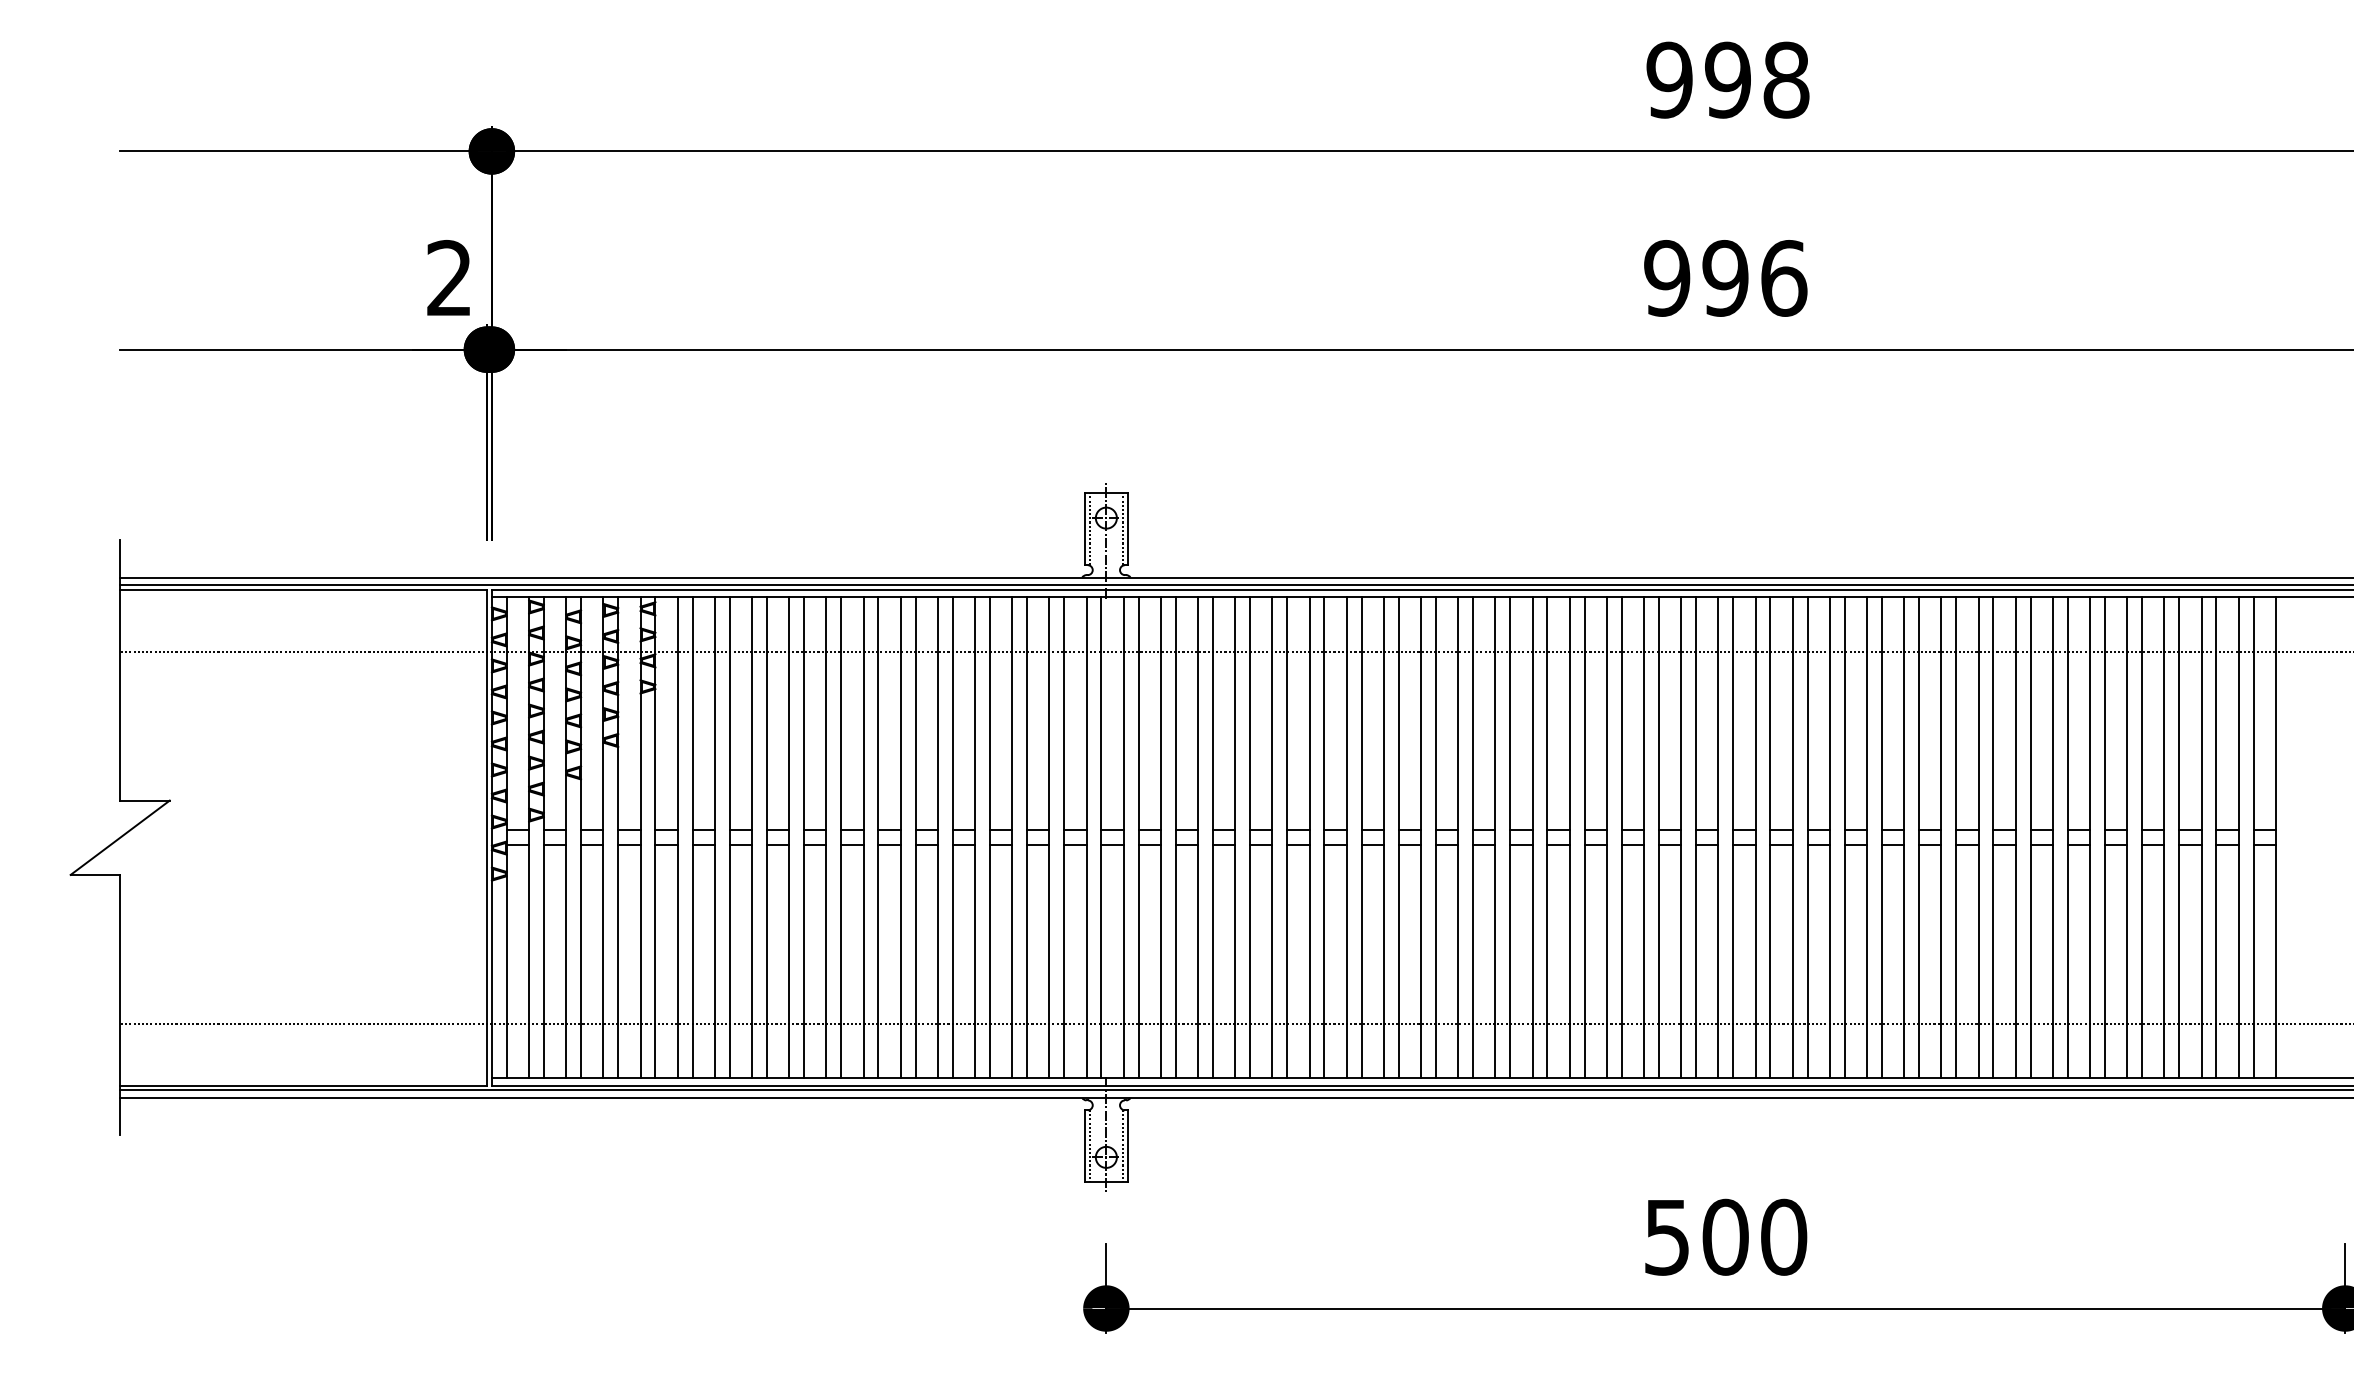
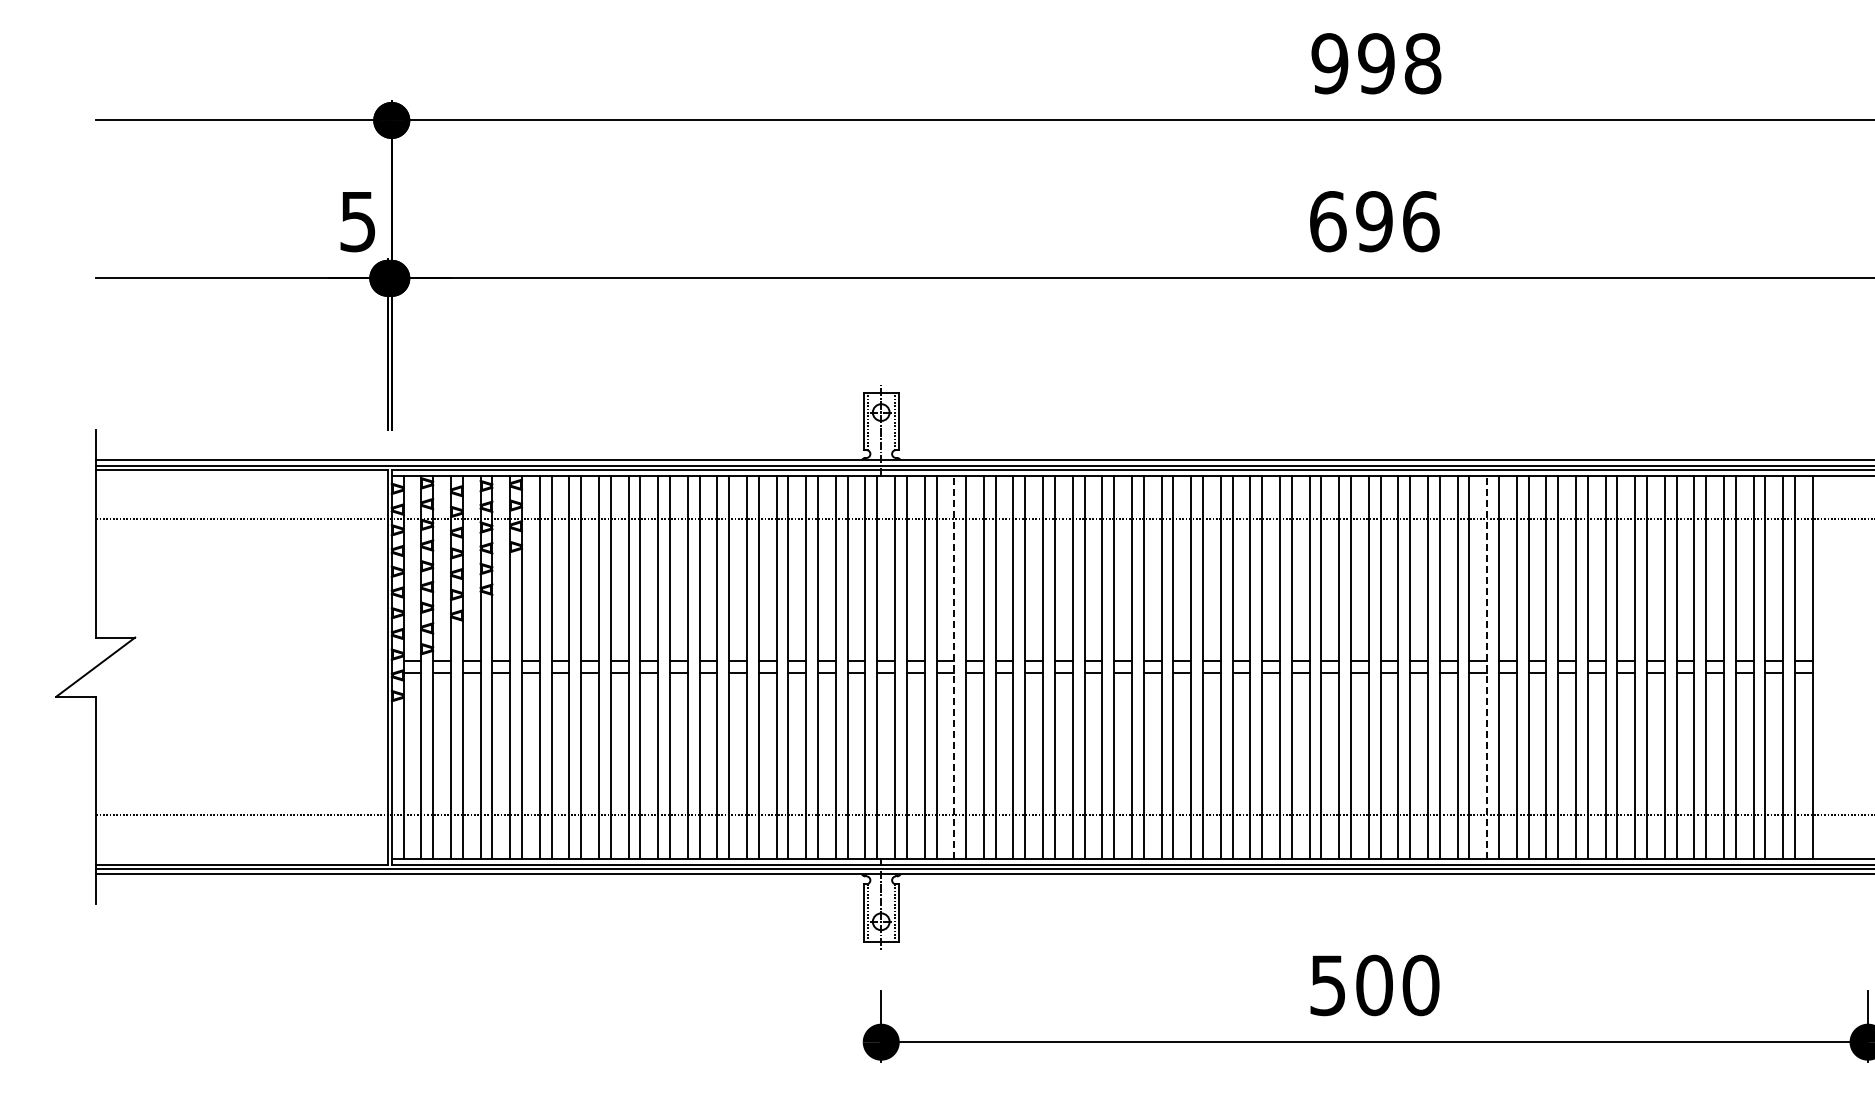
text: (448, 278) -> (357, 221), 2 -> 5
text: (1666, 278) -> (1327, 221), 996 -> 696
line: (1198, 836) -> (954, 666), solid -> dashed
line: (1867, 836) -> (1487, 666), solid -> dashed

